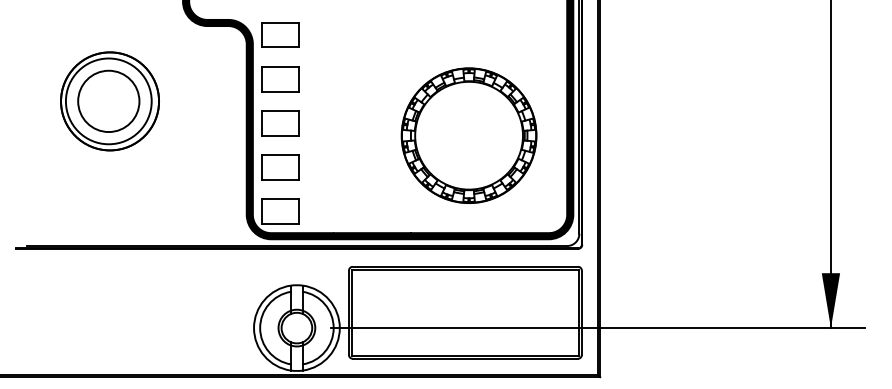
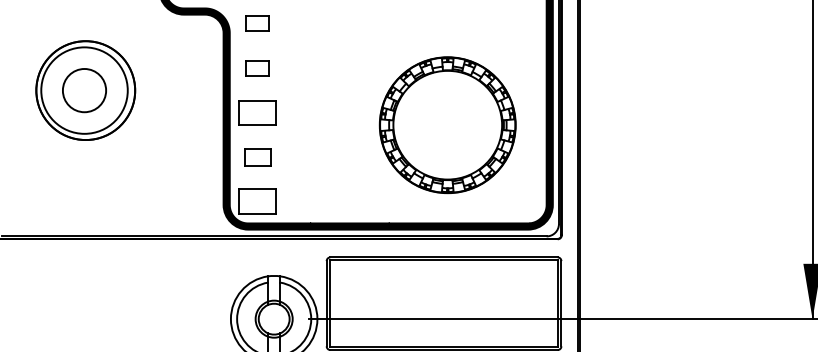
part: (280, 34) -> (257, 23), size x0.6
part: (280, 79) -> (257, 68), size x0.6
circle: (108, 101) -> (84, 90), size x0.7
part: (280, 167) -> (257, 157), size x0.7

